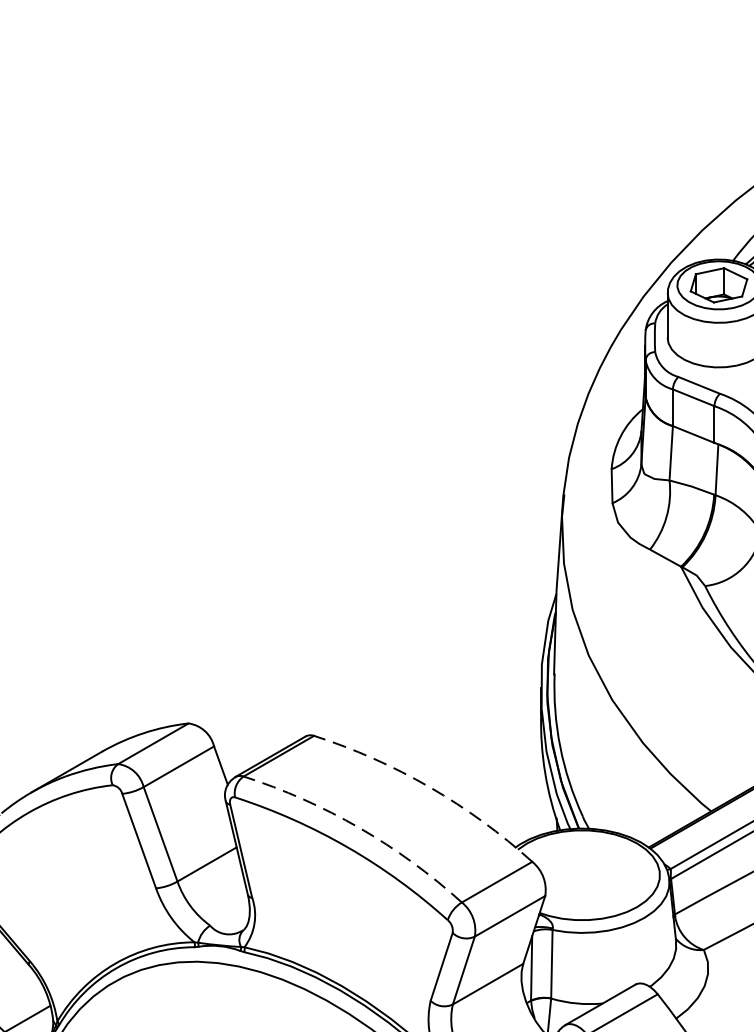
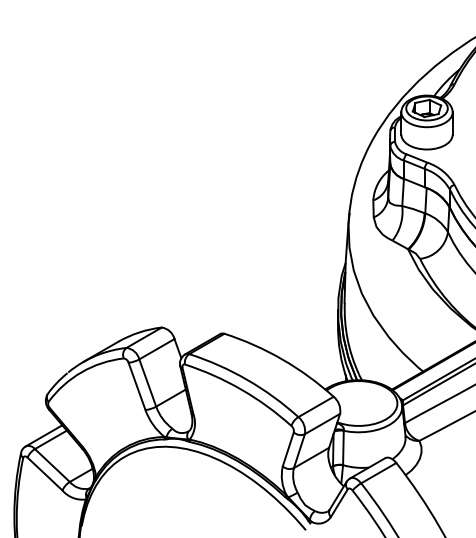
arc: (430, 787) -> (282, 359), dashed -> solid
arc: (360, 827) -> (247, 379), dashed -> solid

